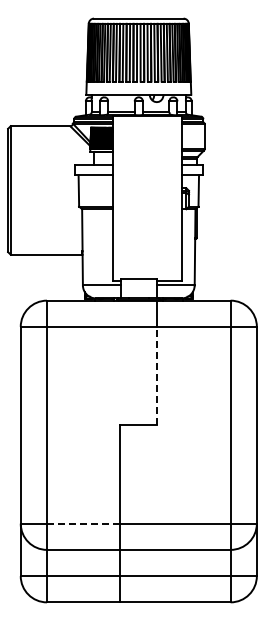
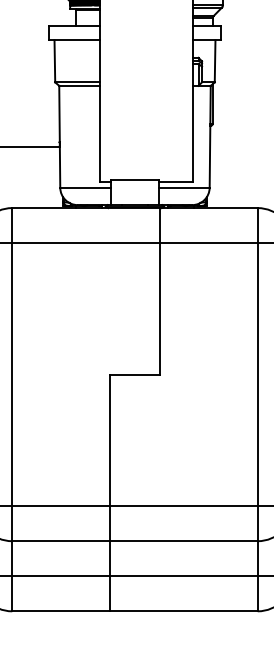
line: (157, 375) -> (159, 308), dashed -> solid
line: (83, 523) -> (61, 505), dashed -> solid

